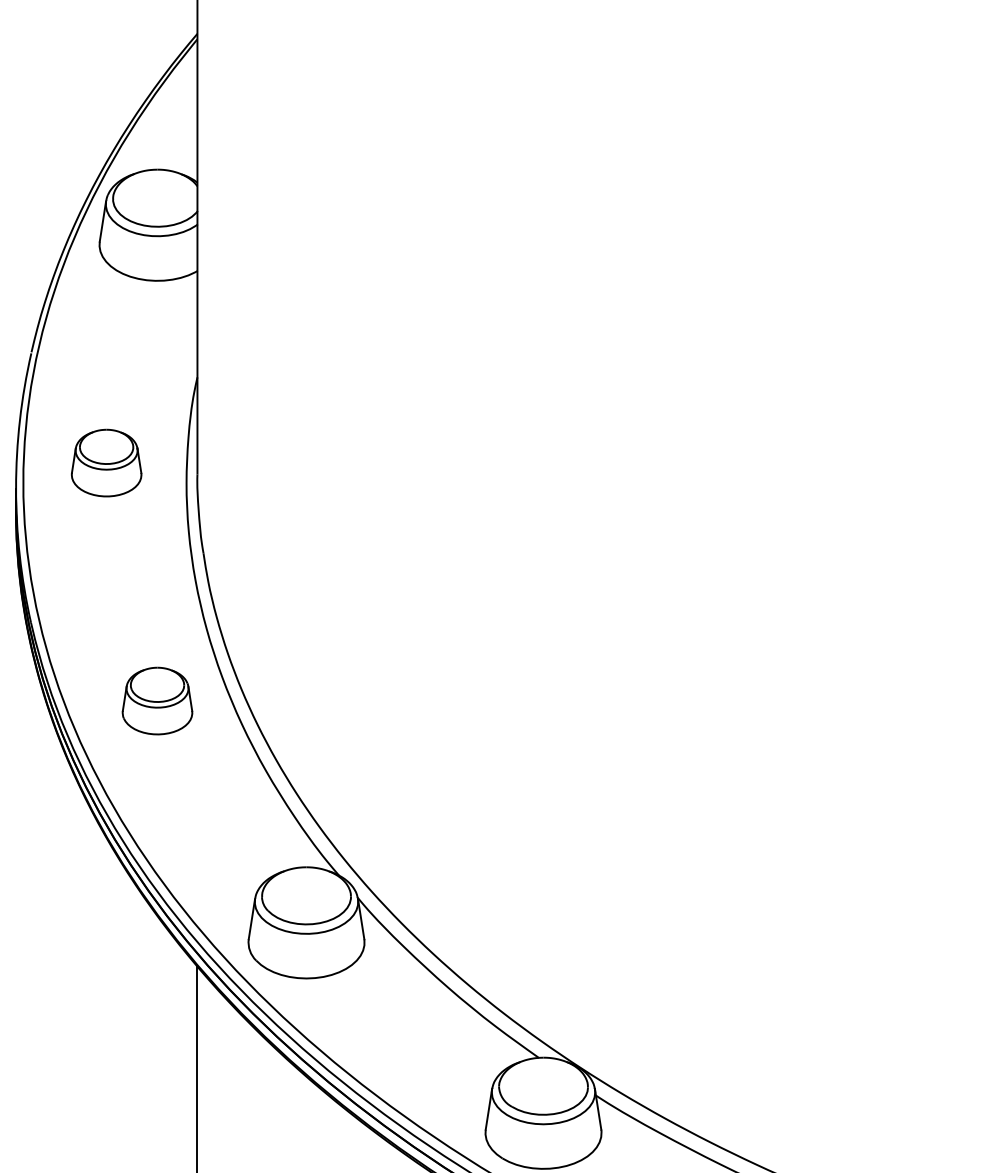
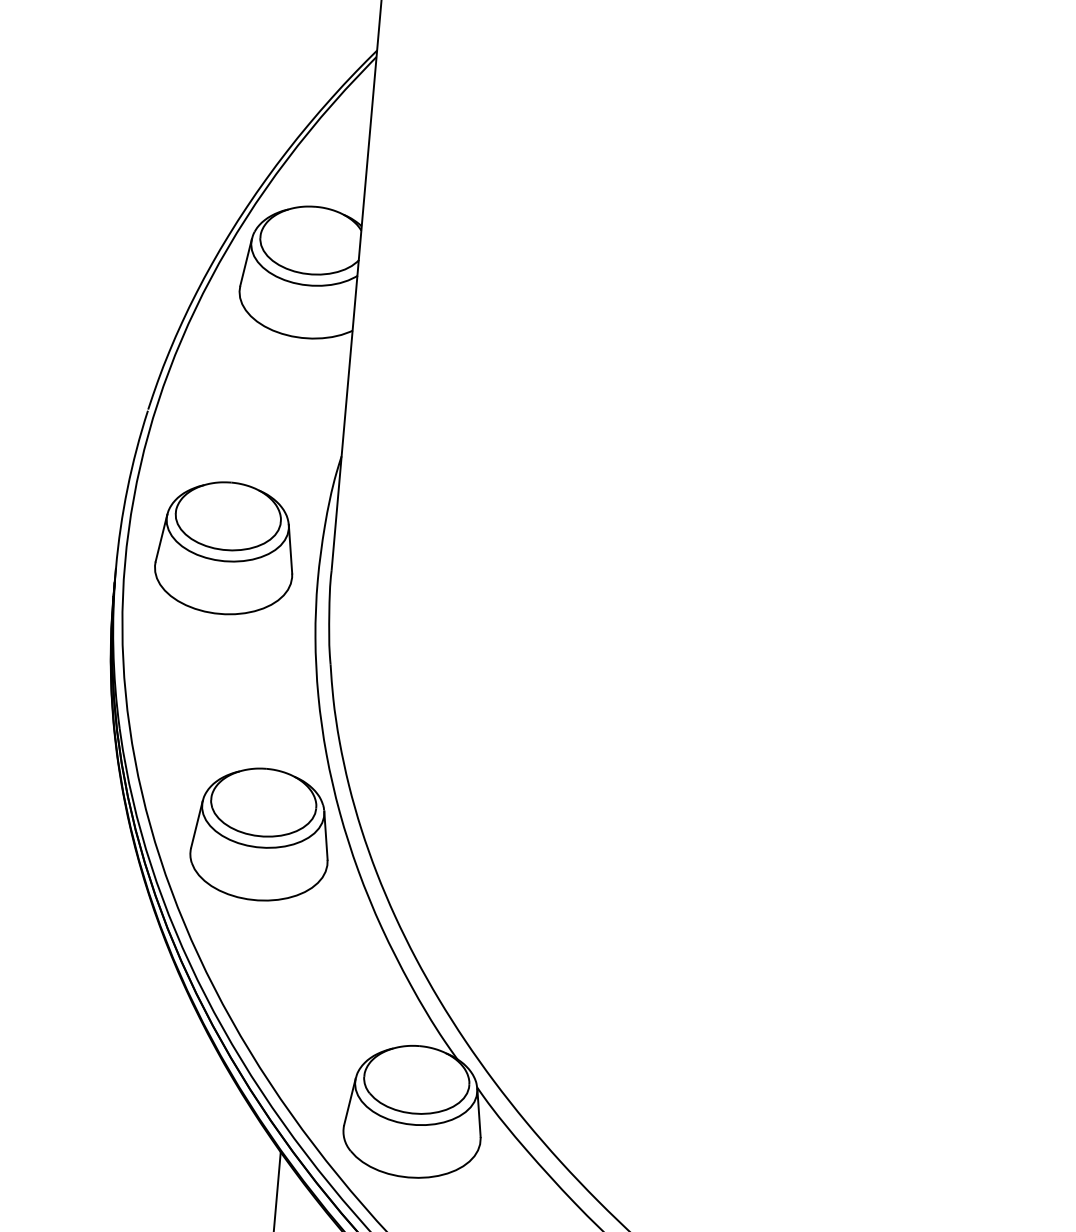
part: (106, 462) -> (225, 547), size x1.67
part: (157, 700) -> (261, 833), size x1.67

